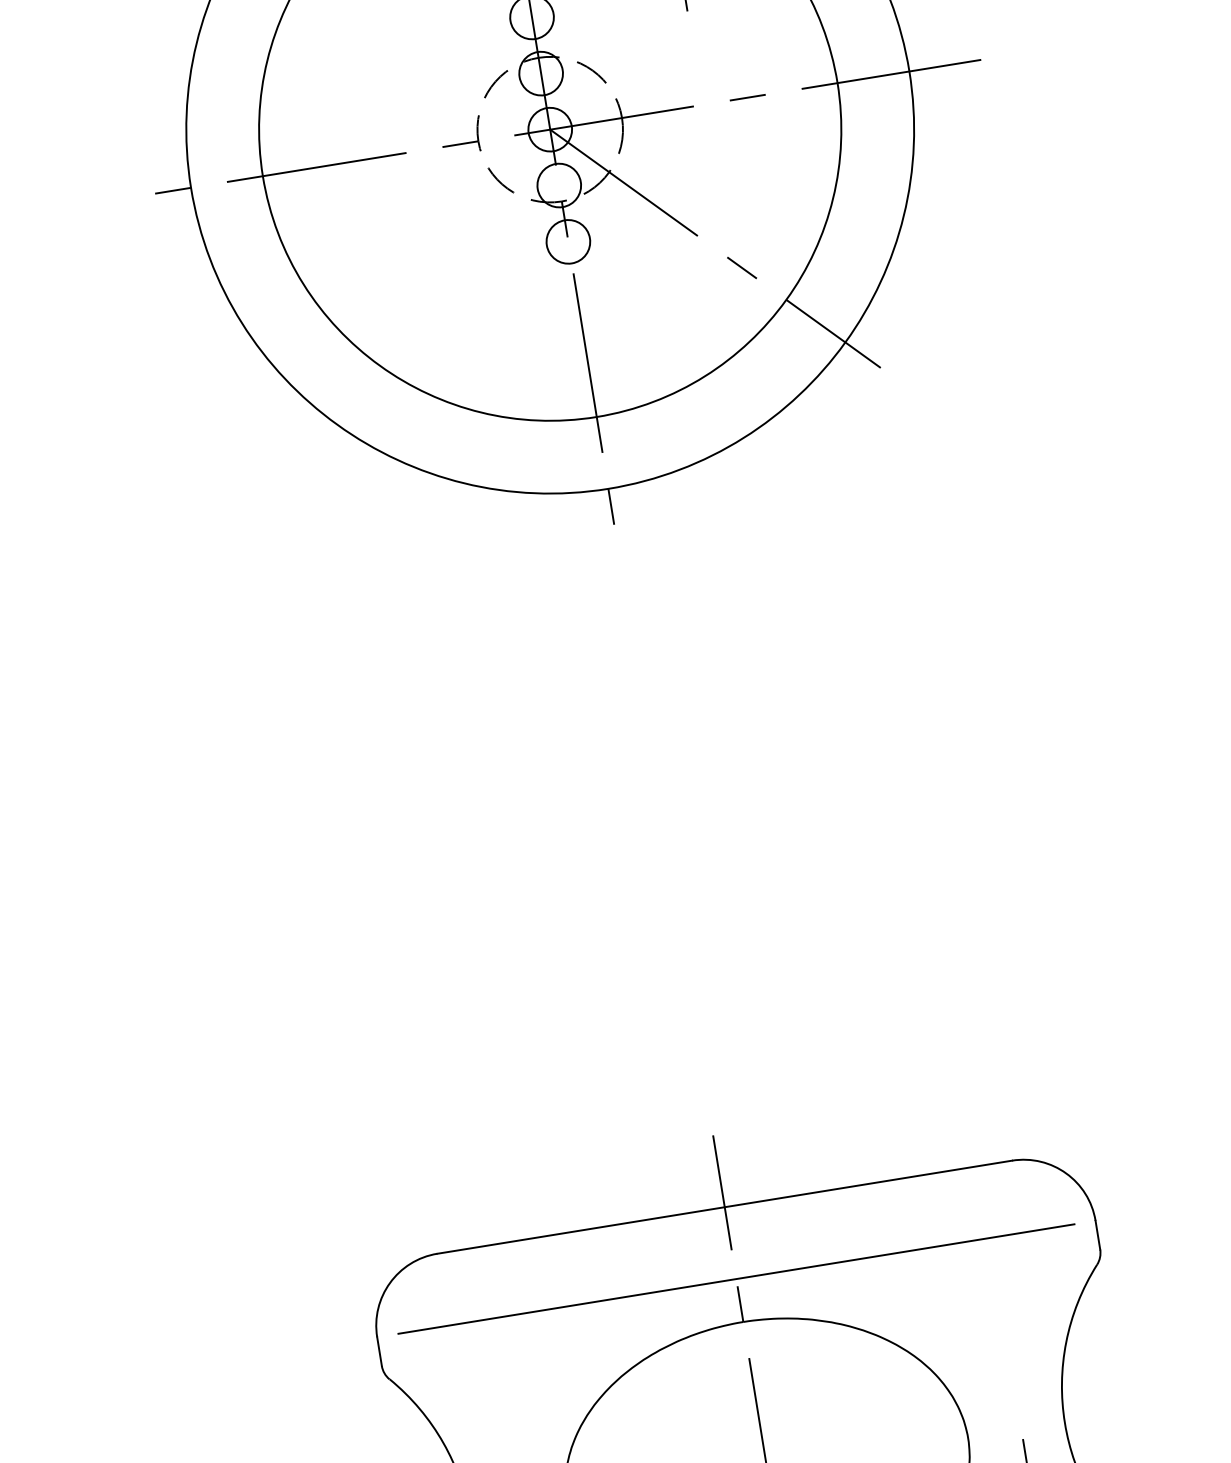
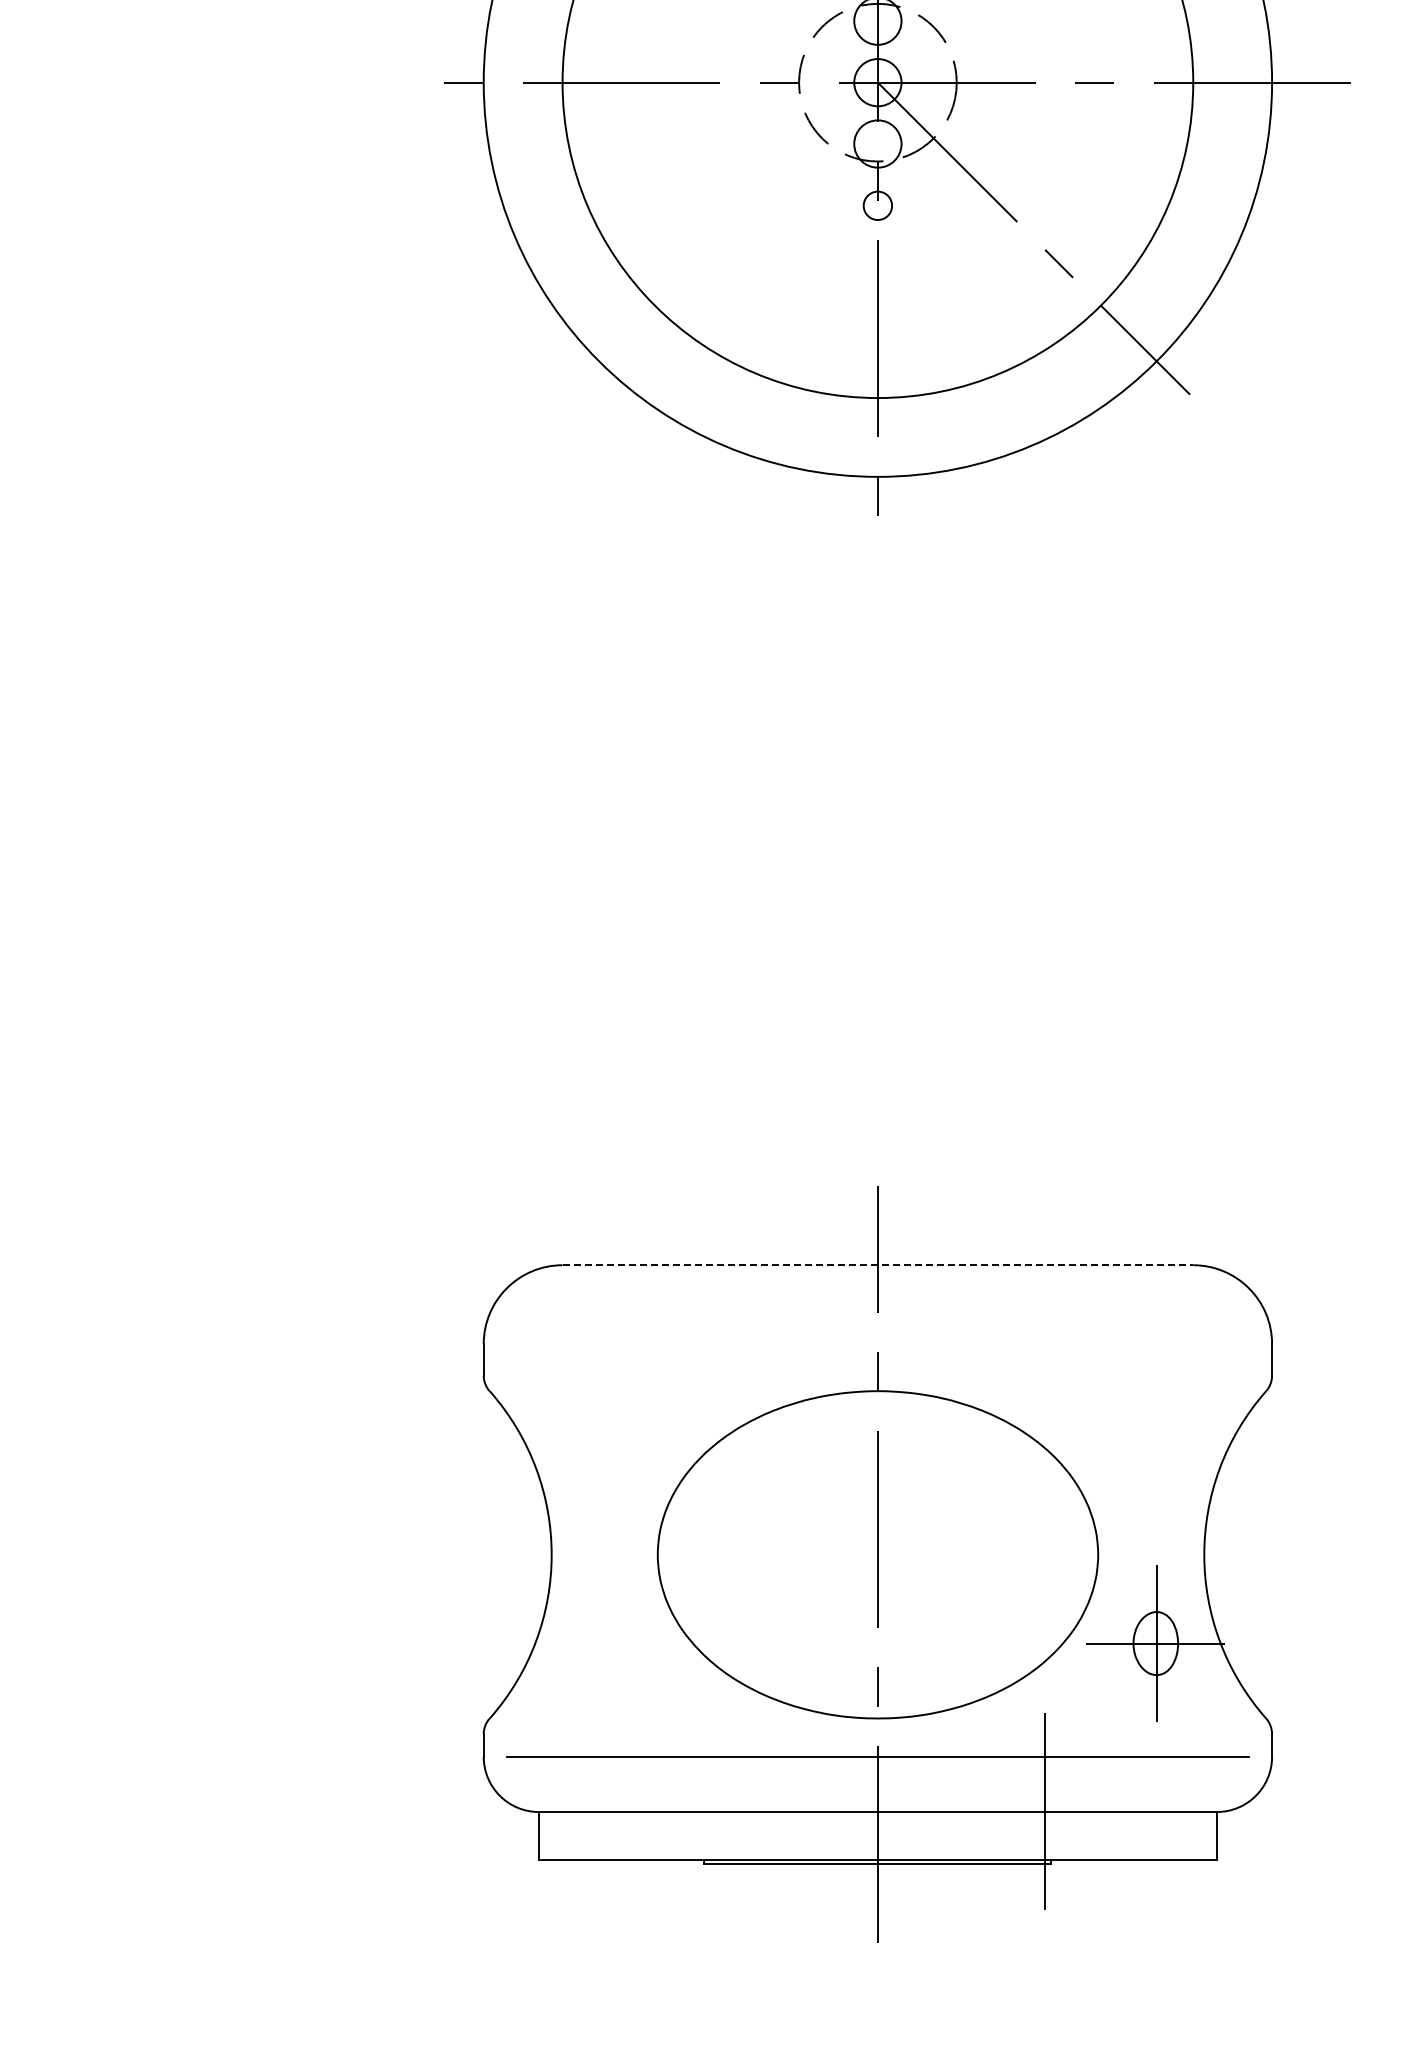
circle: (567, 241) -> (877, 205), size x0.6
line: (725, 1207) -> (878, 1265), solid -> dashed
line: (736, 1279) -> (877, 1344), removed

